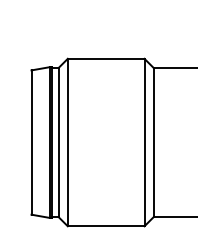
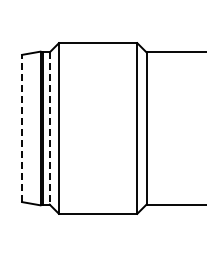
line: (32, 142) -> (22, 128), solid -> dashed
line: (58, 142) -> (49, 128), solid -> dashed

